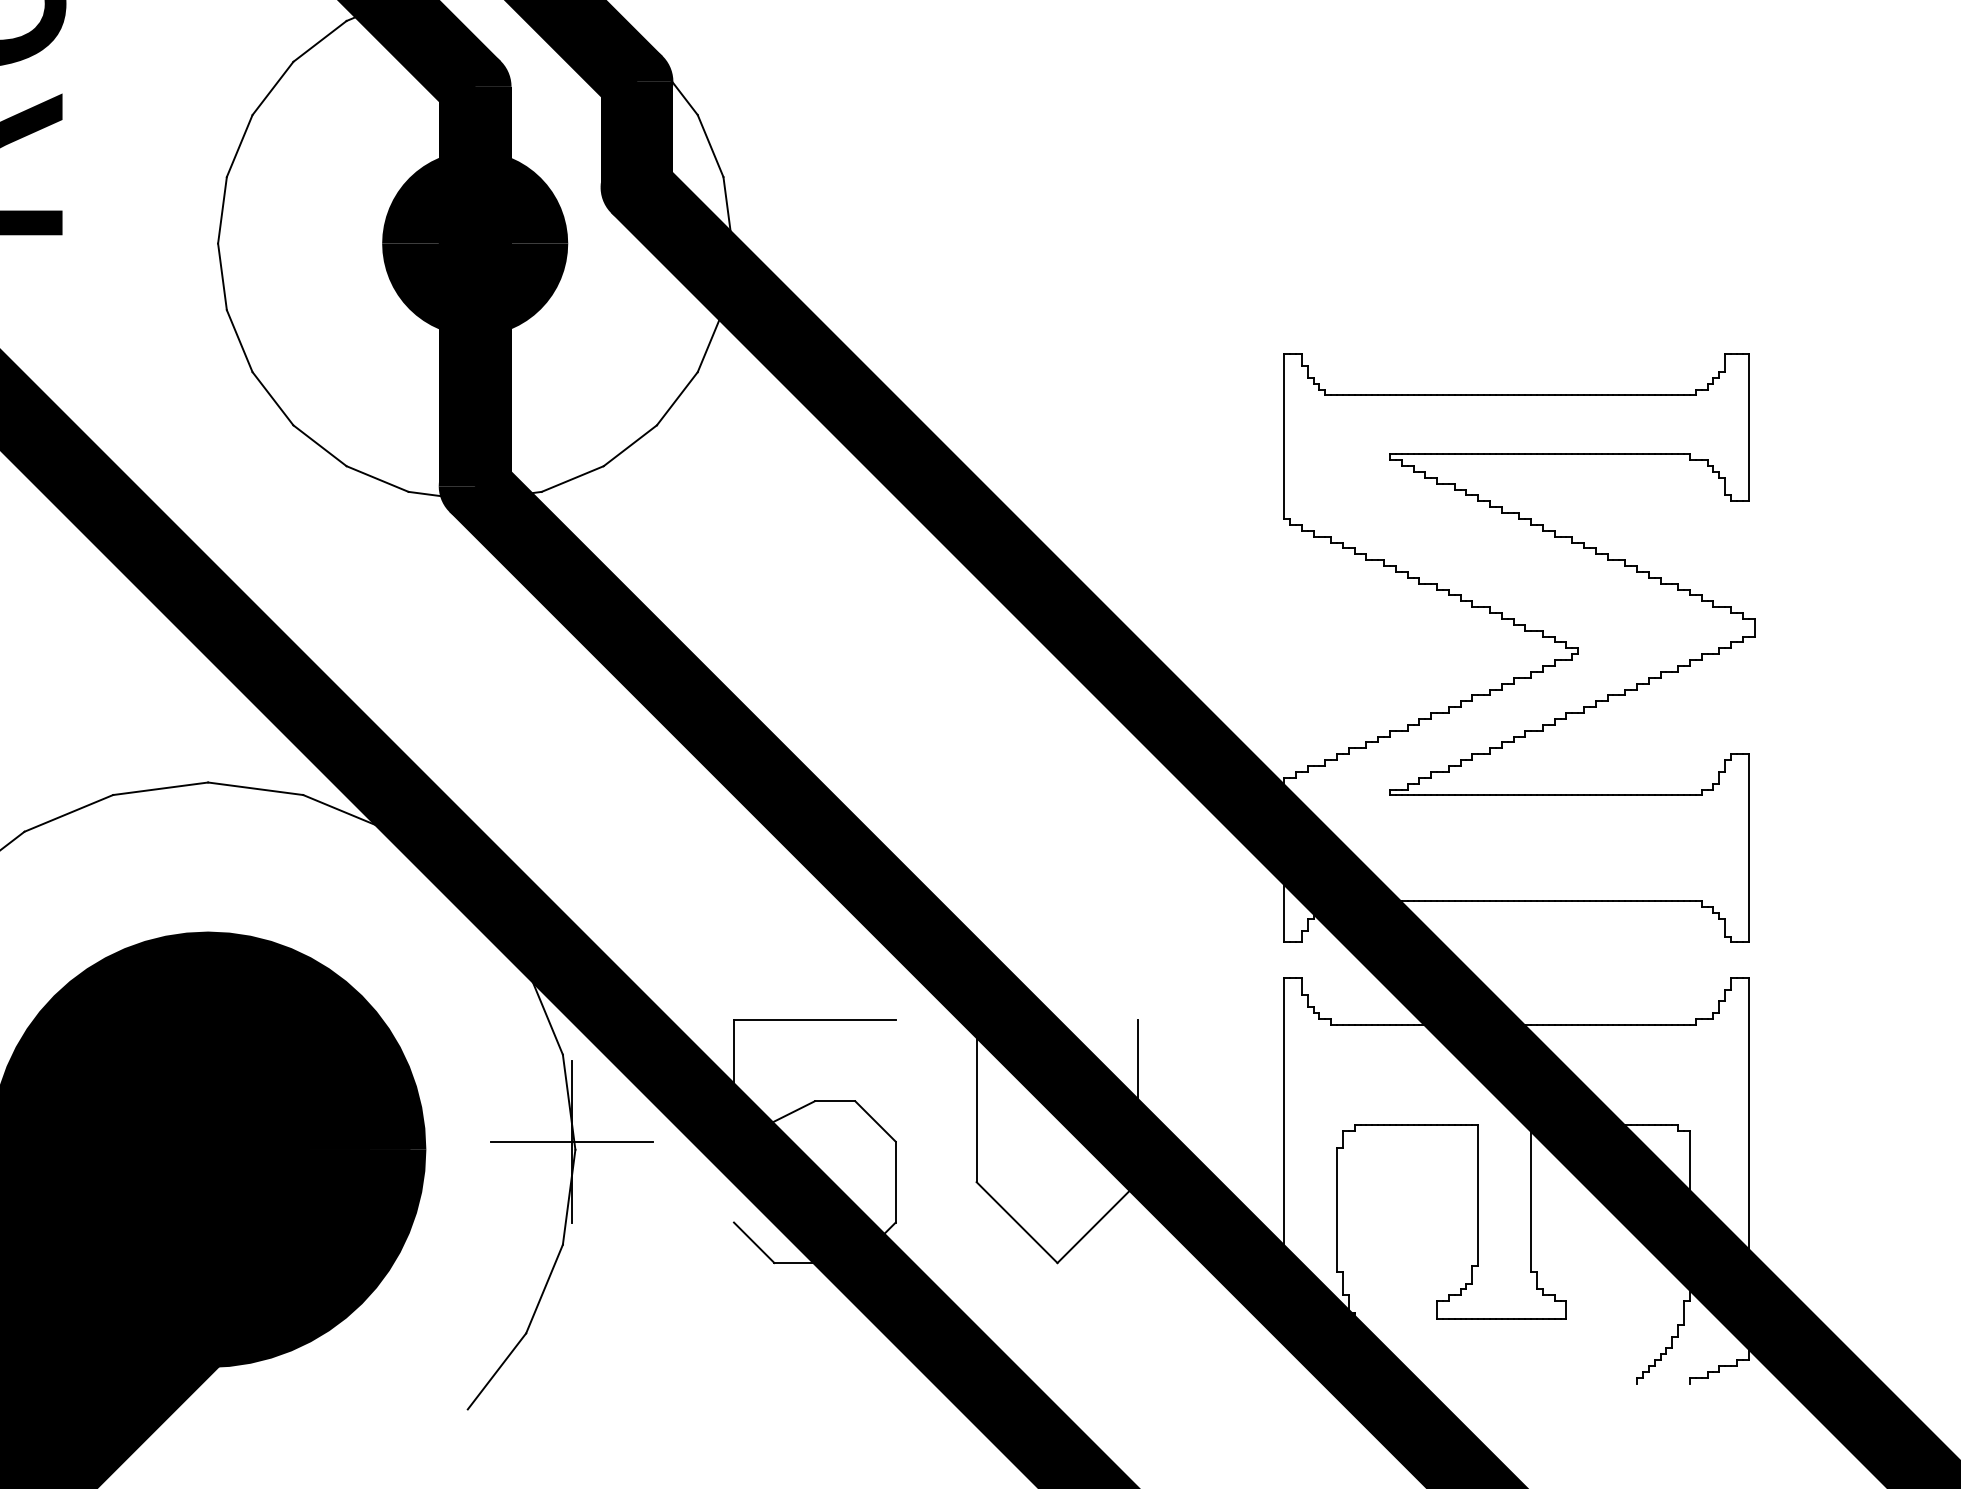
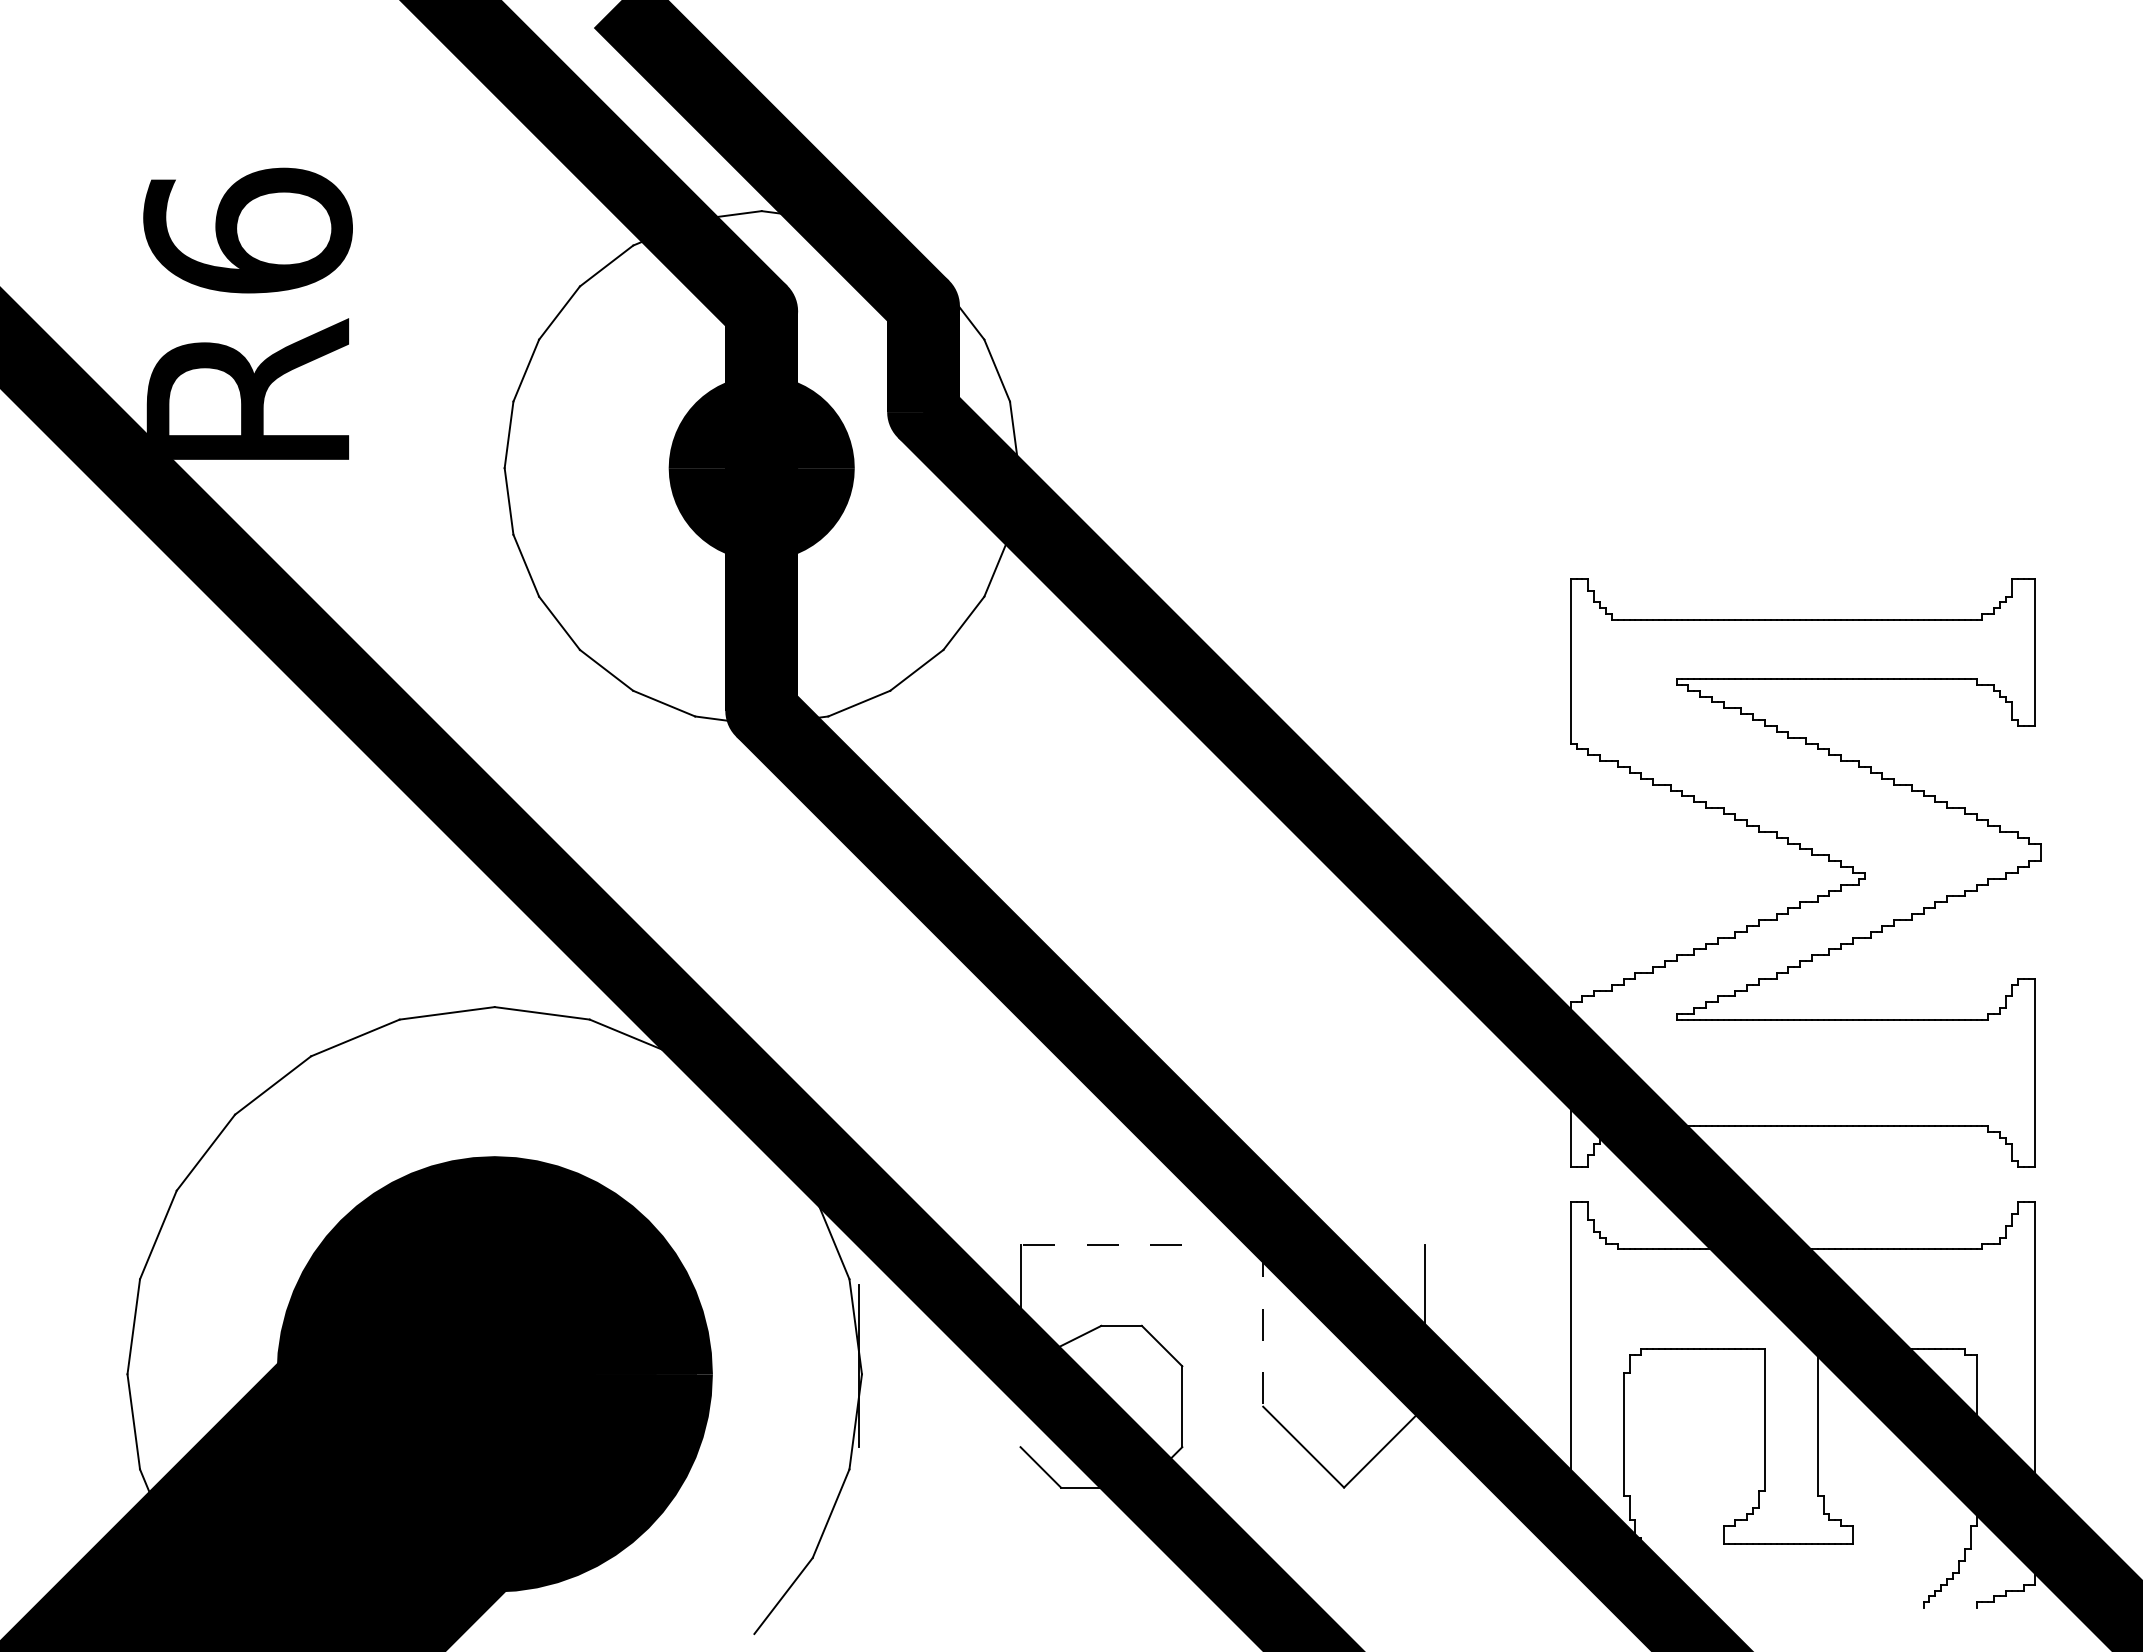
line: (814, 1019) -> (1101, 1244), solid -> dashed
line: (976, 1100) -> (1263, 1325), solid -> dashed
line: (571, 1141) -> (858, 1366), removed

